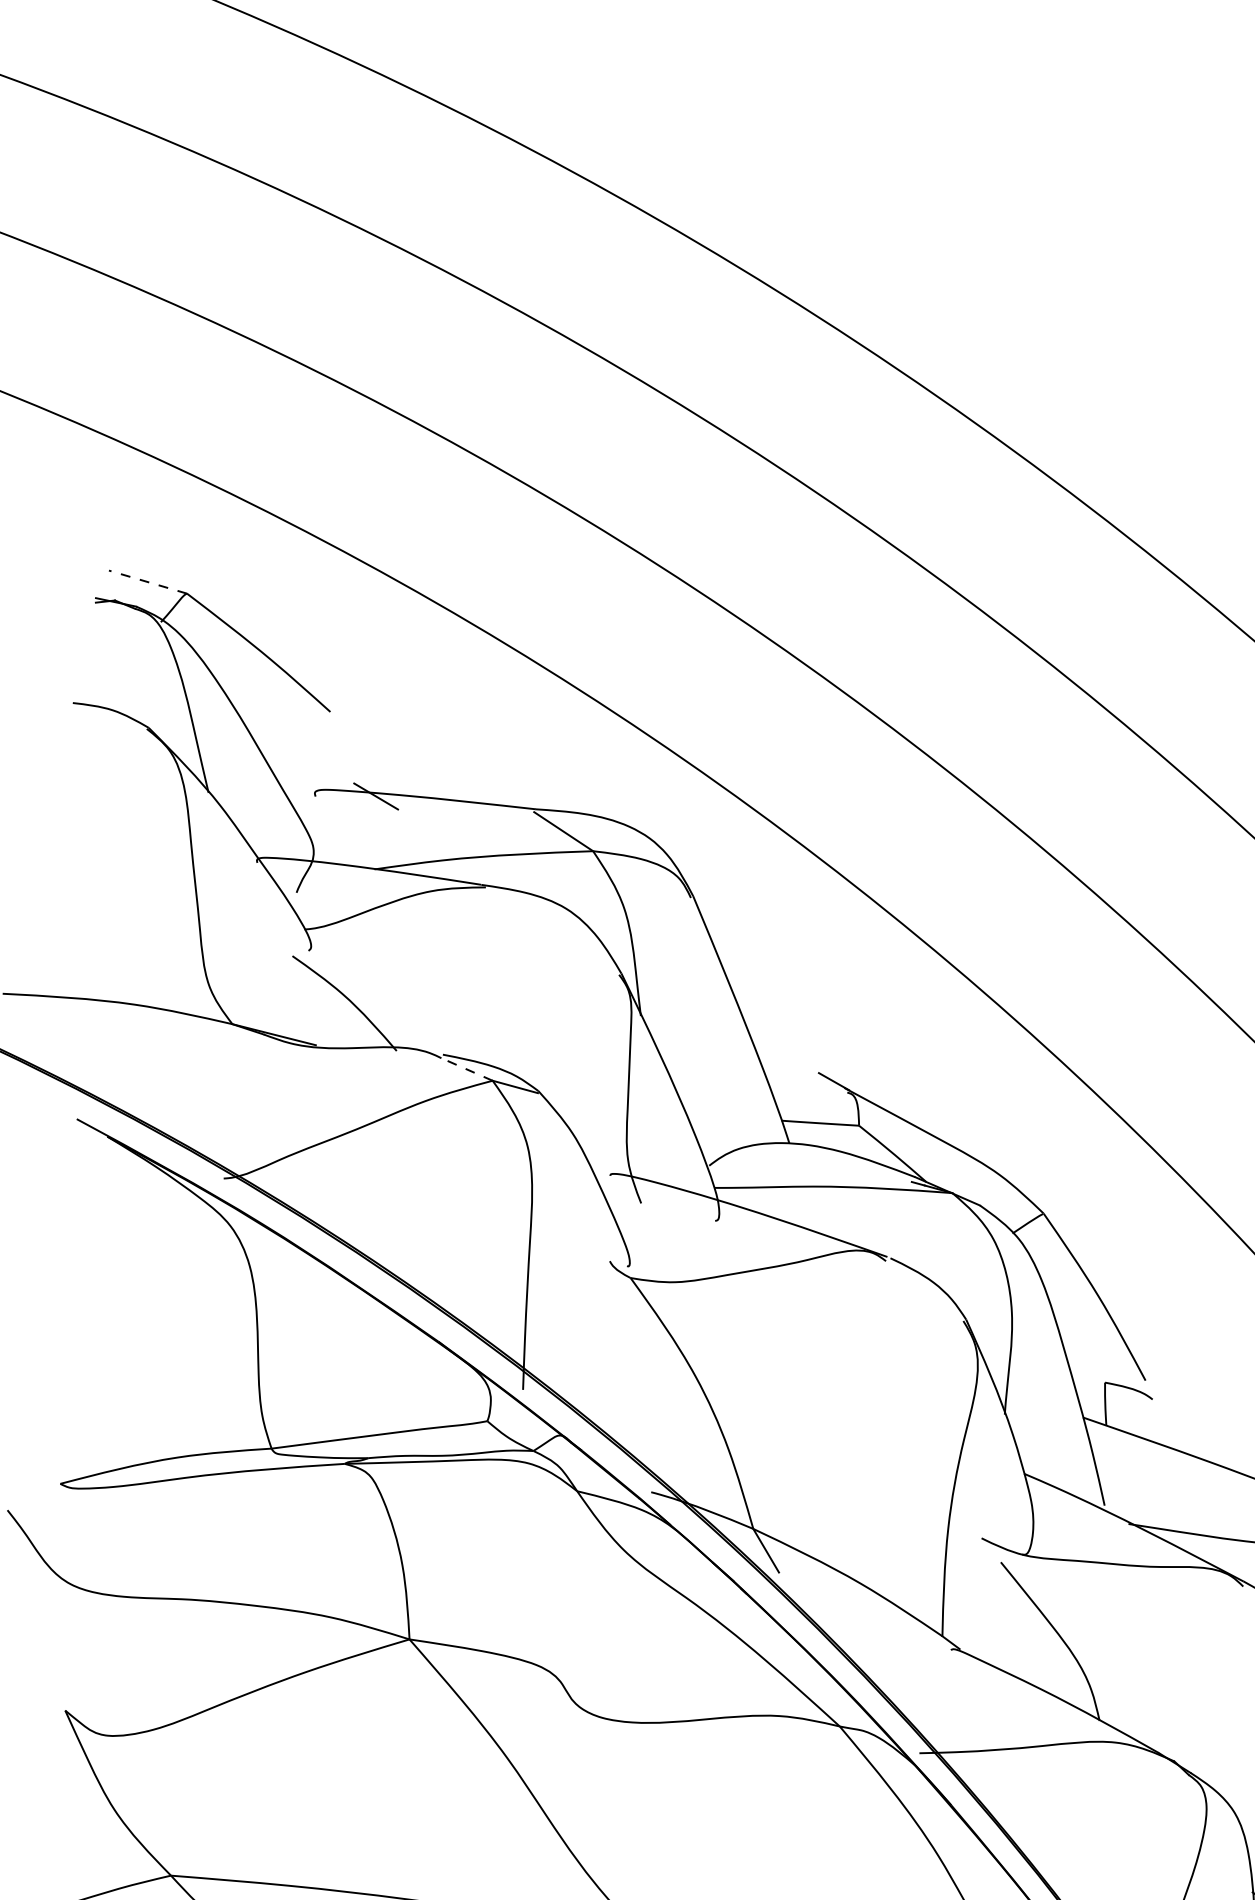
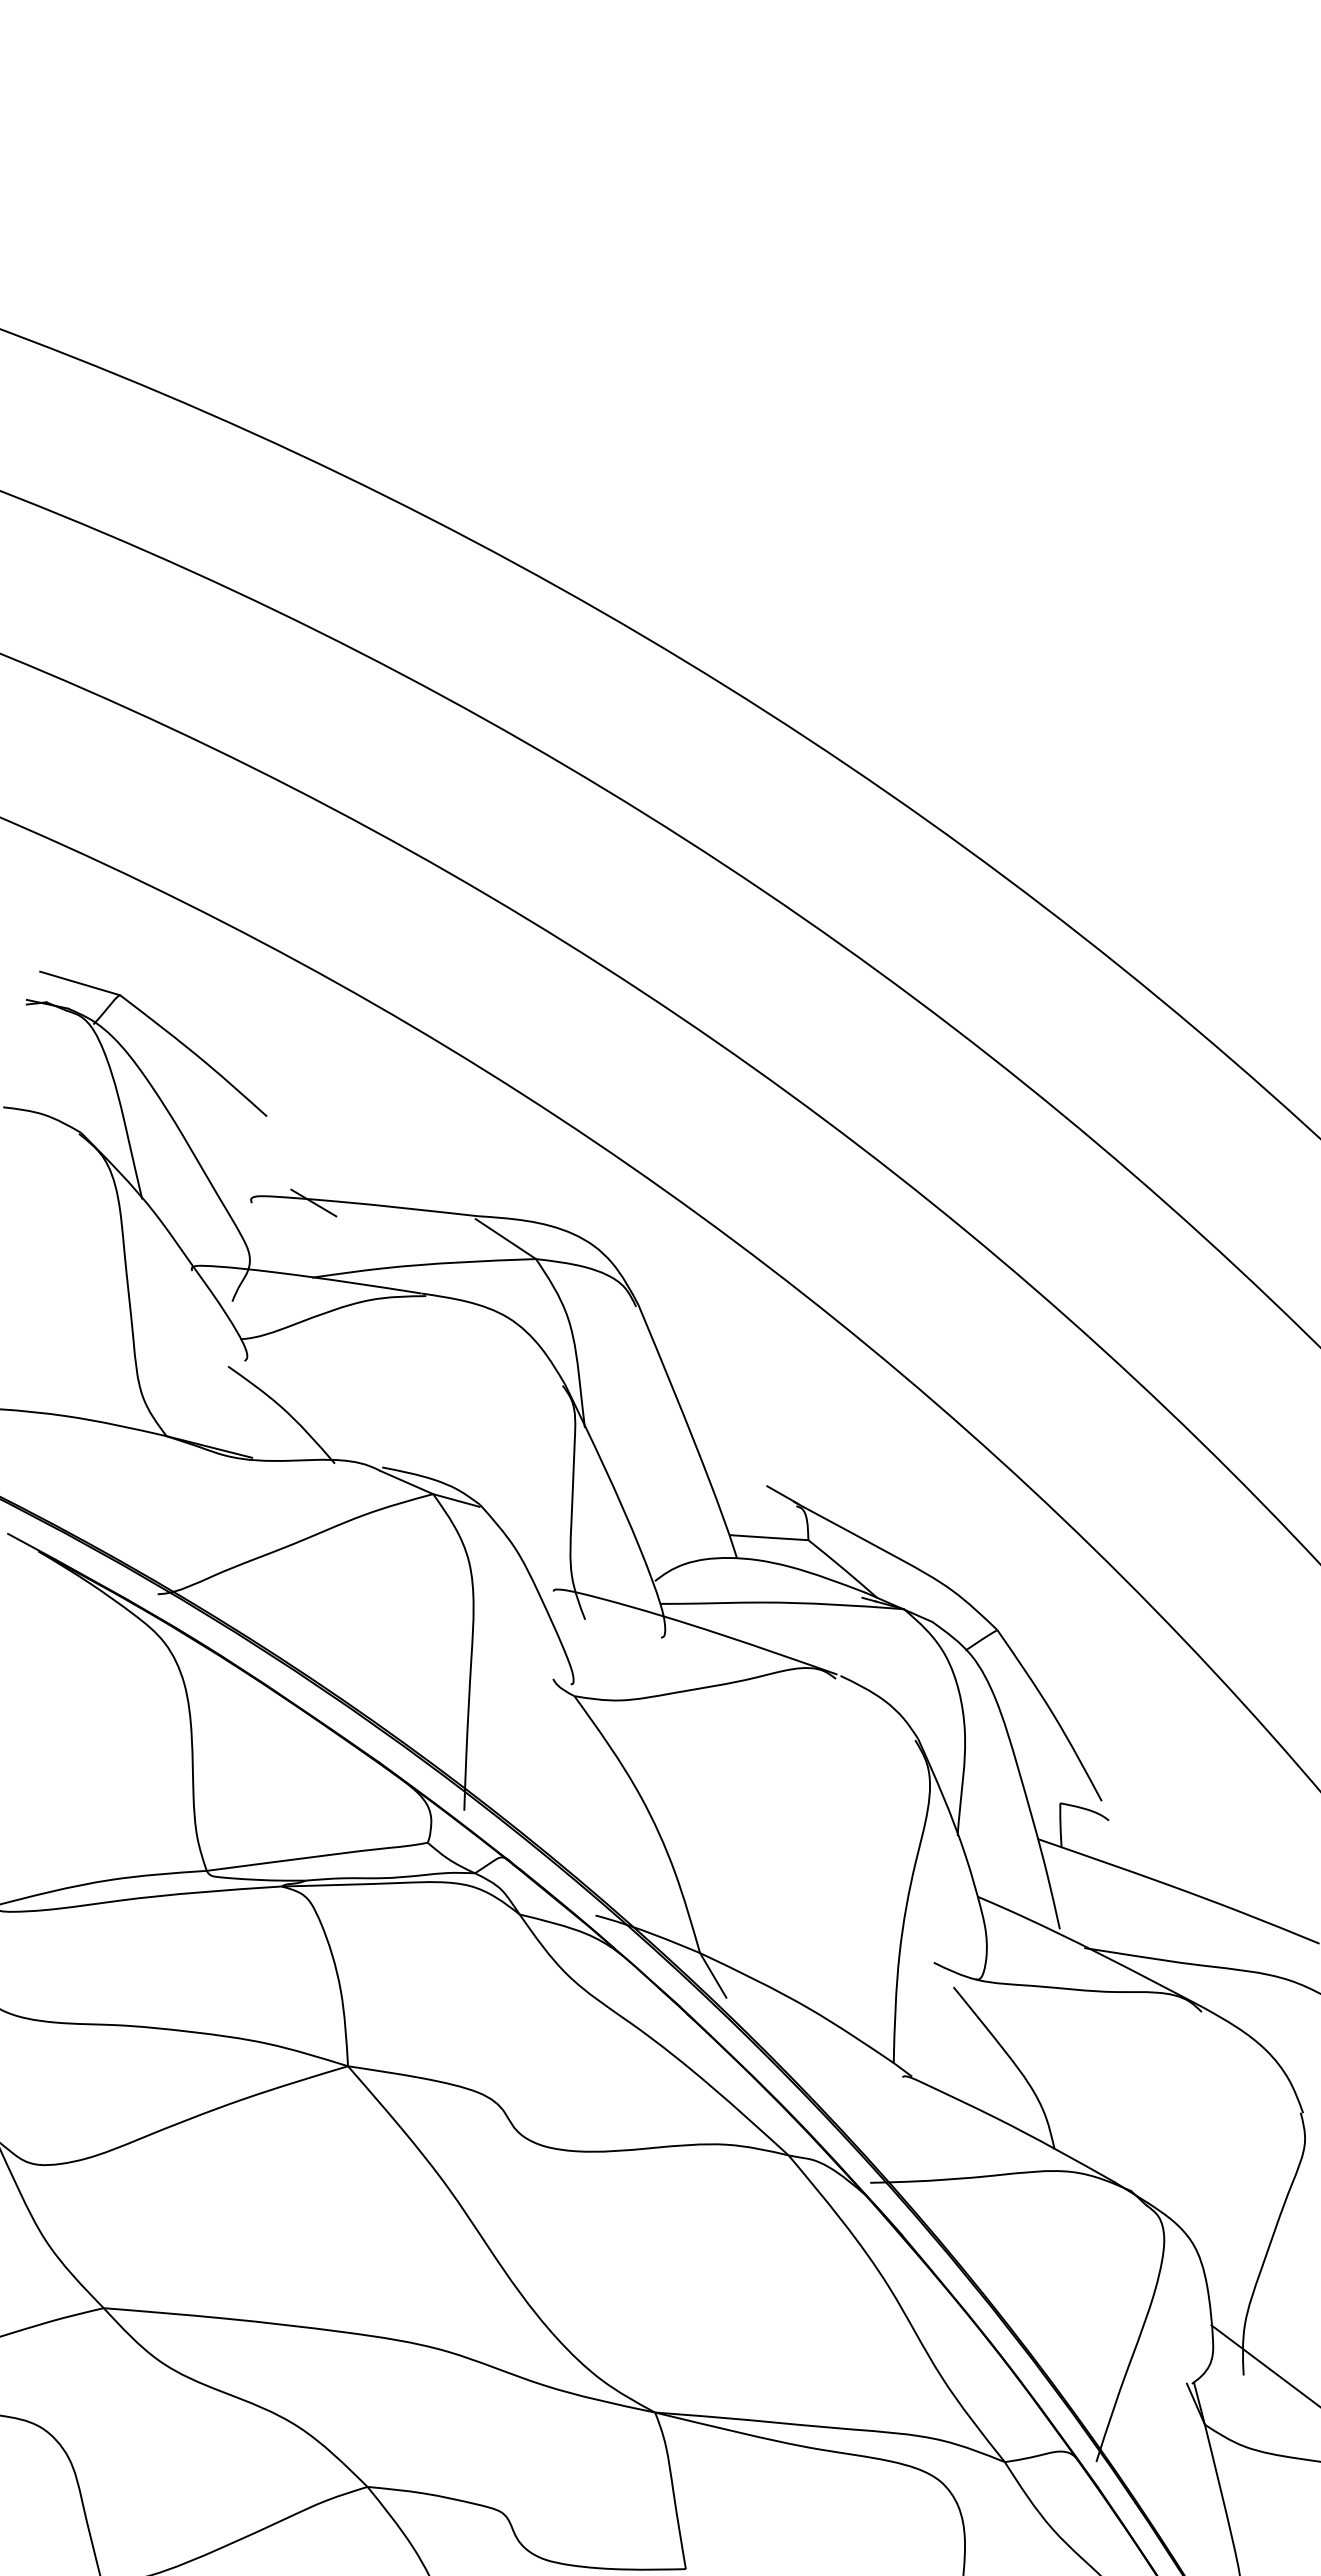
line: (148, 582) -> (80, 983), dashed -> solid
line: (466, 1069) -> (406, 1482), dashed -> solid

